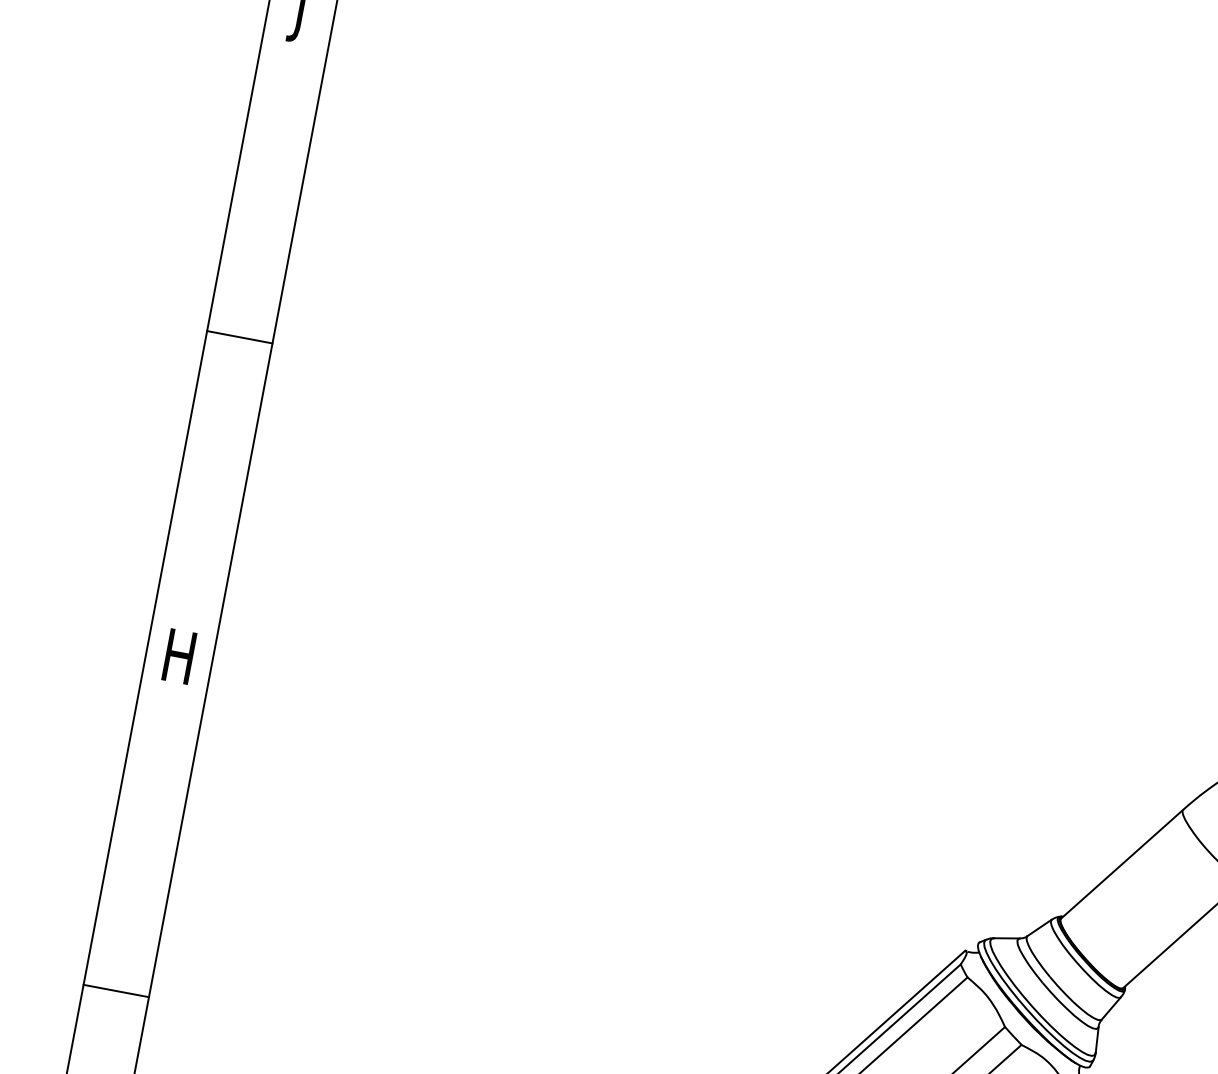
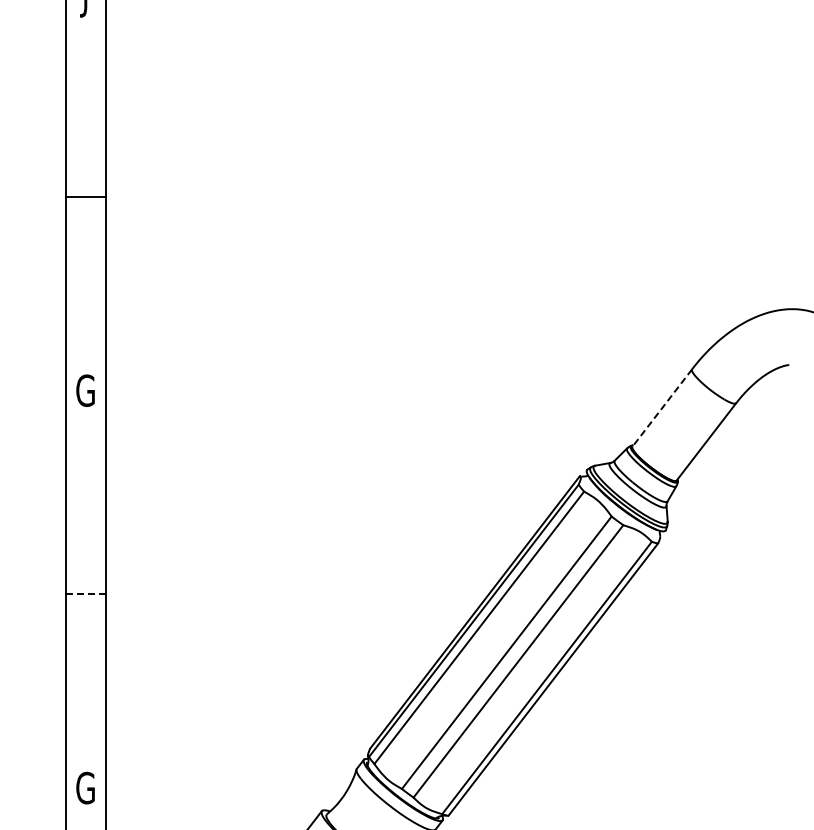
text: (178, 656) -> (85, 390), H -> G
line: (1122, 865) -> (662, 408), solid -> dashed
line: (116, 991) -> (86, 594), solid -> dashed

